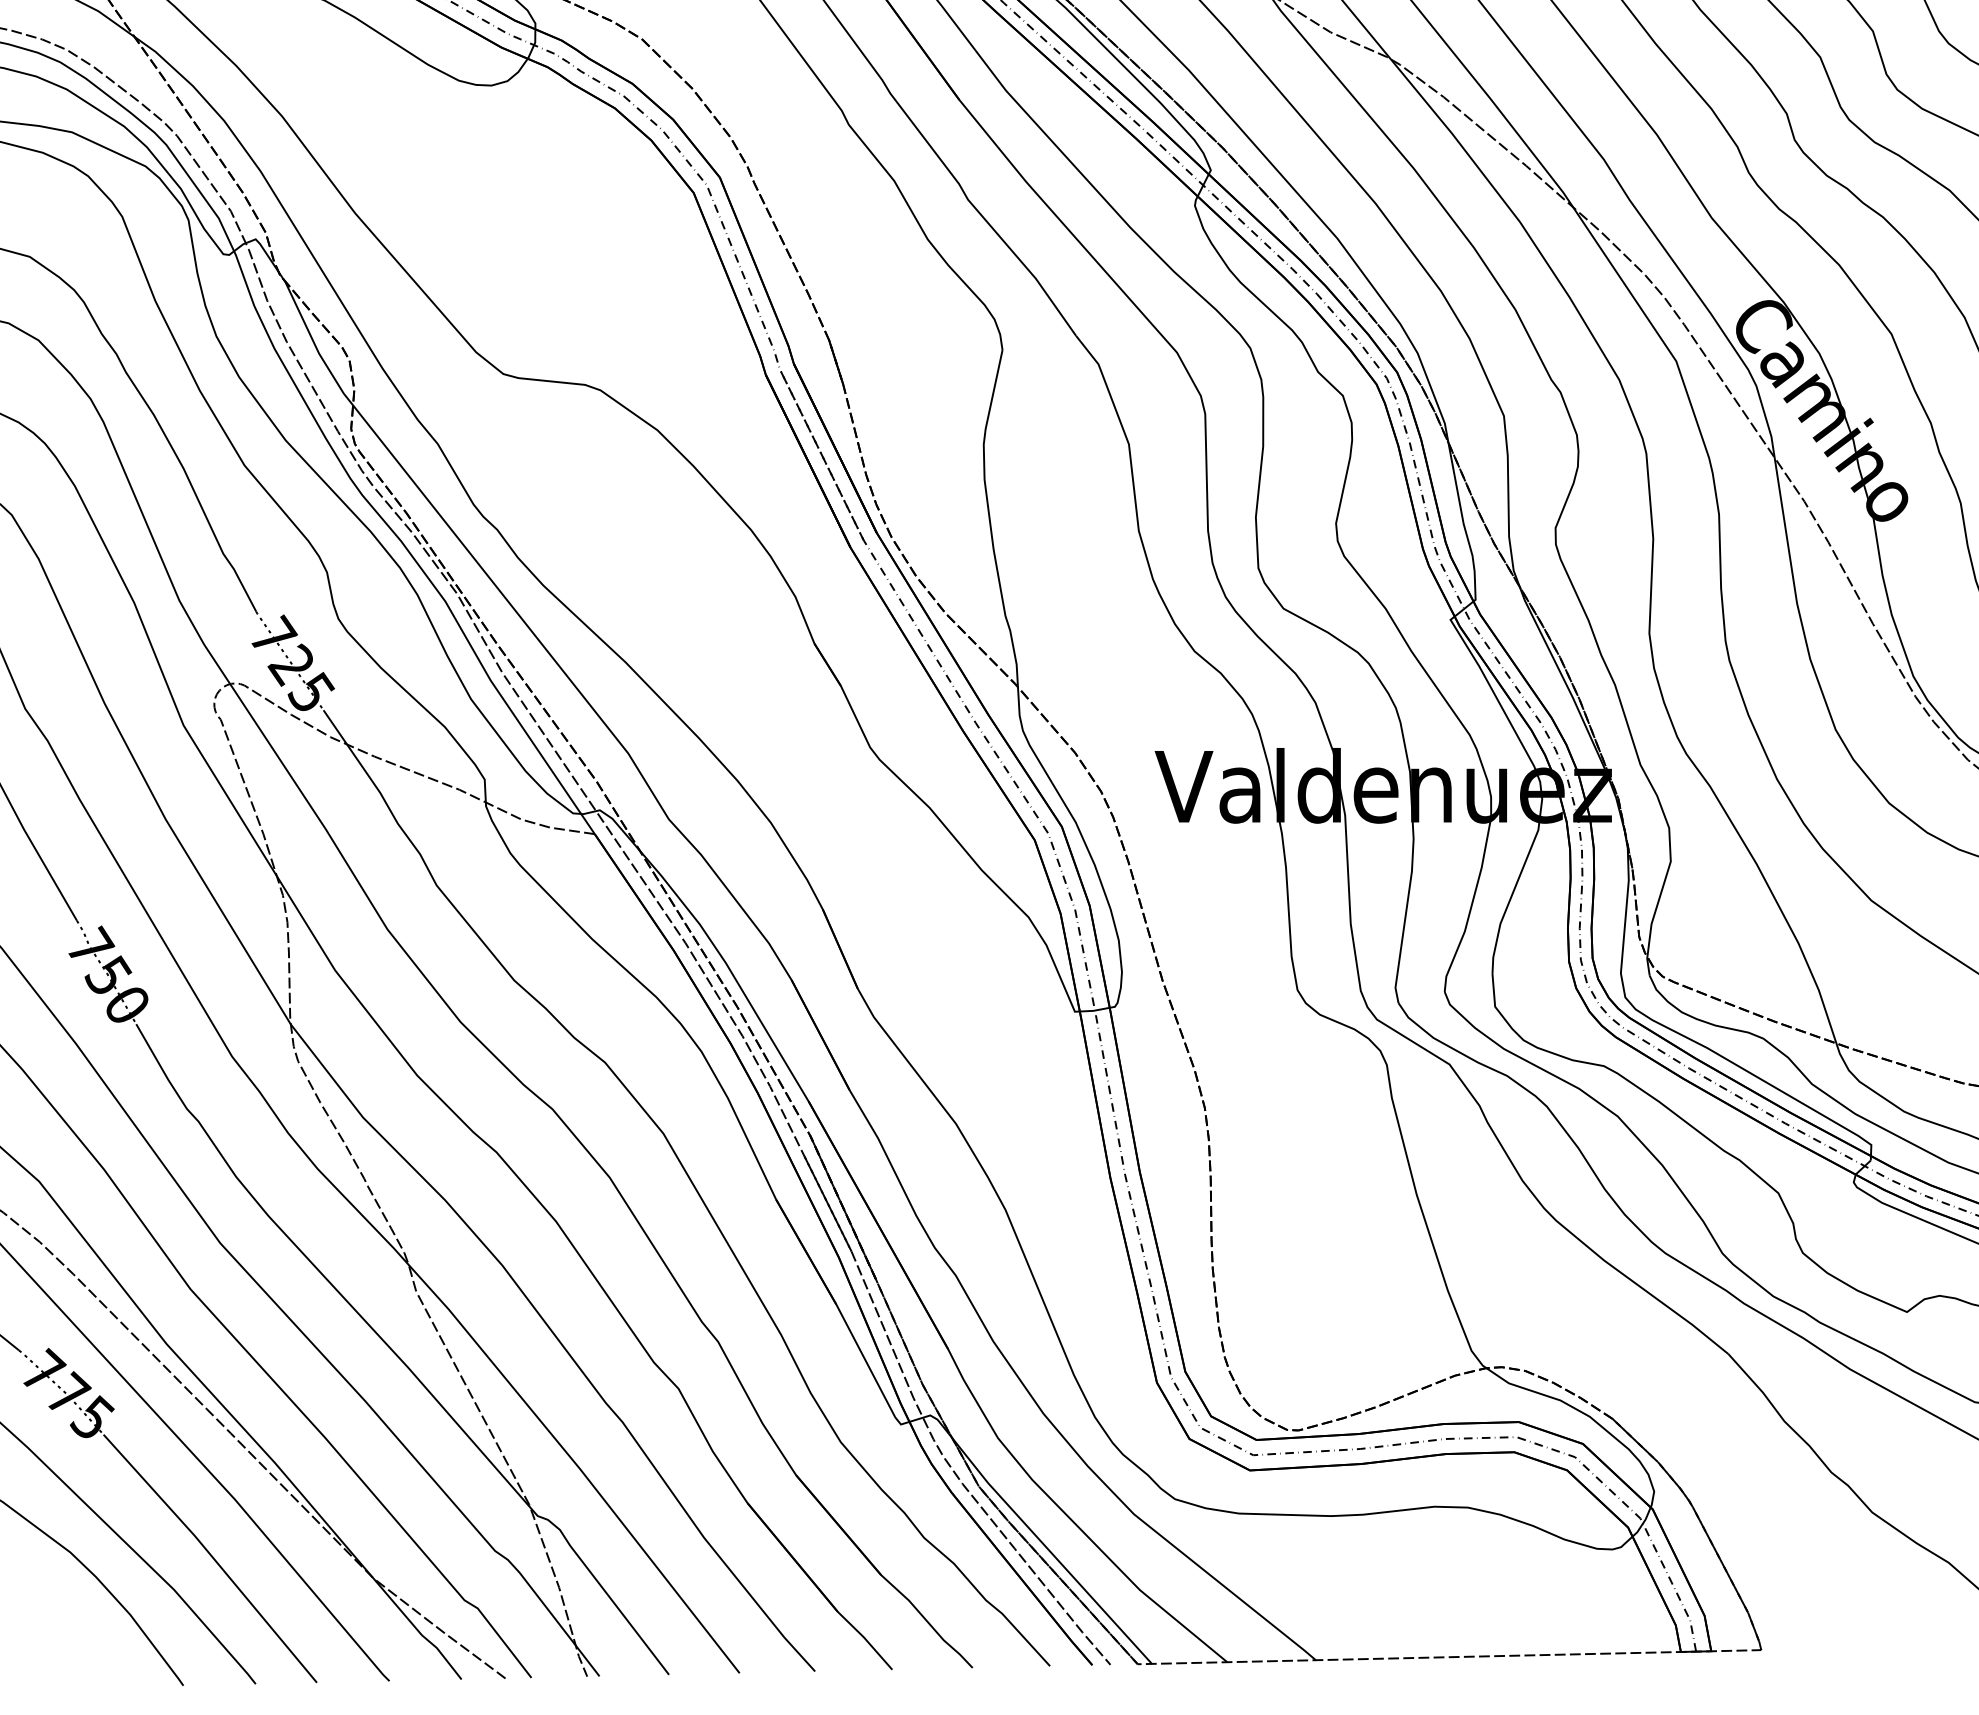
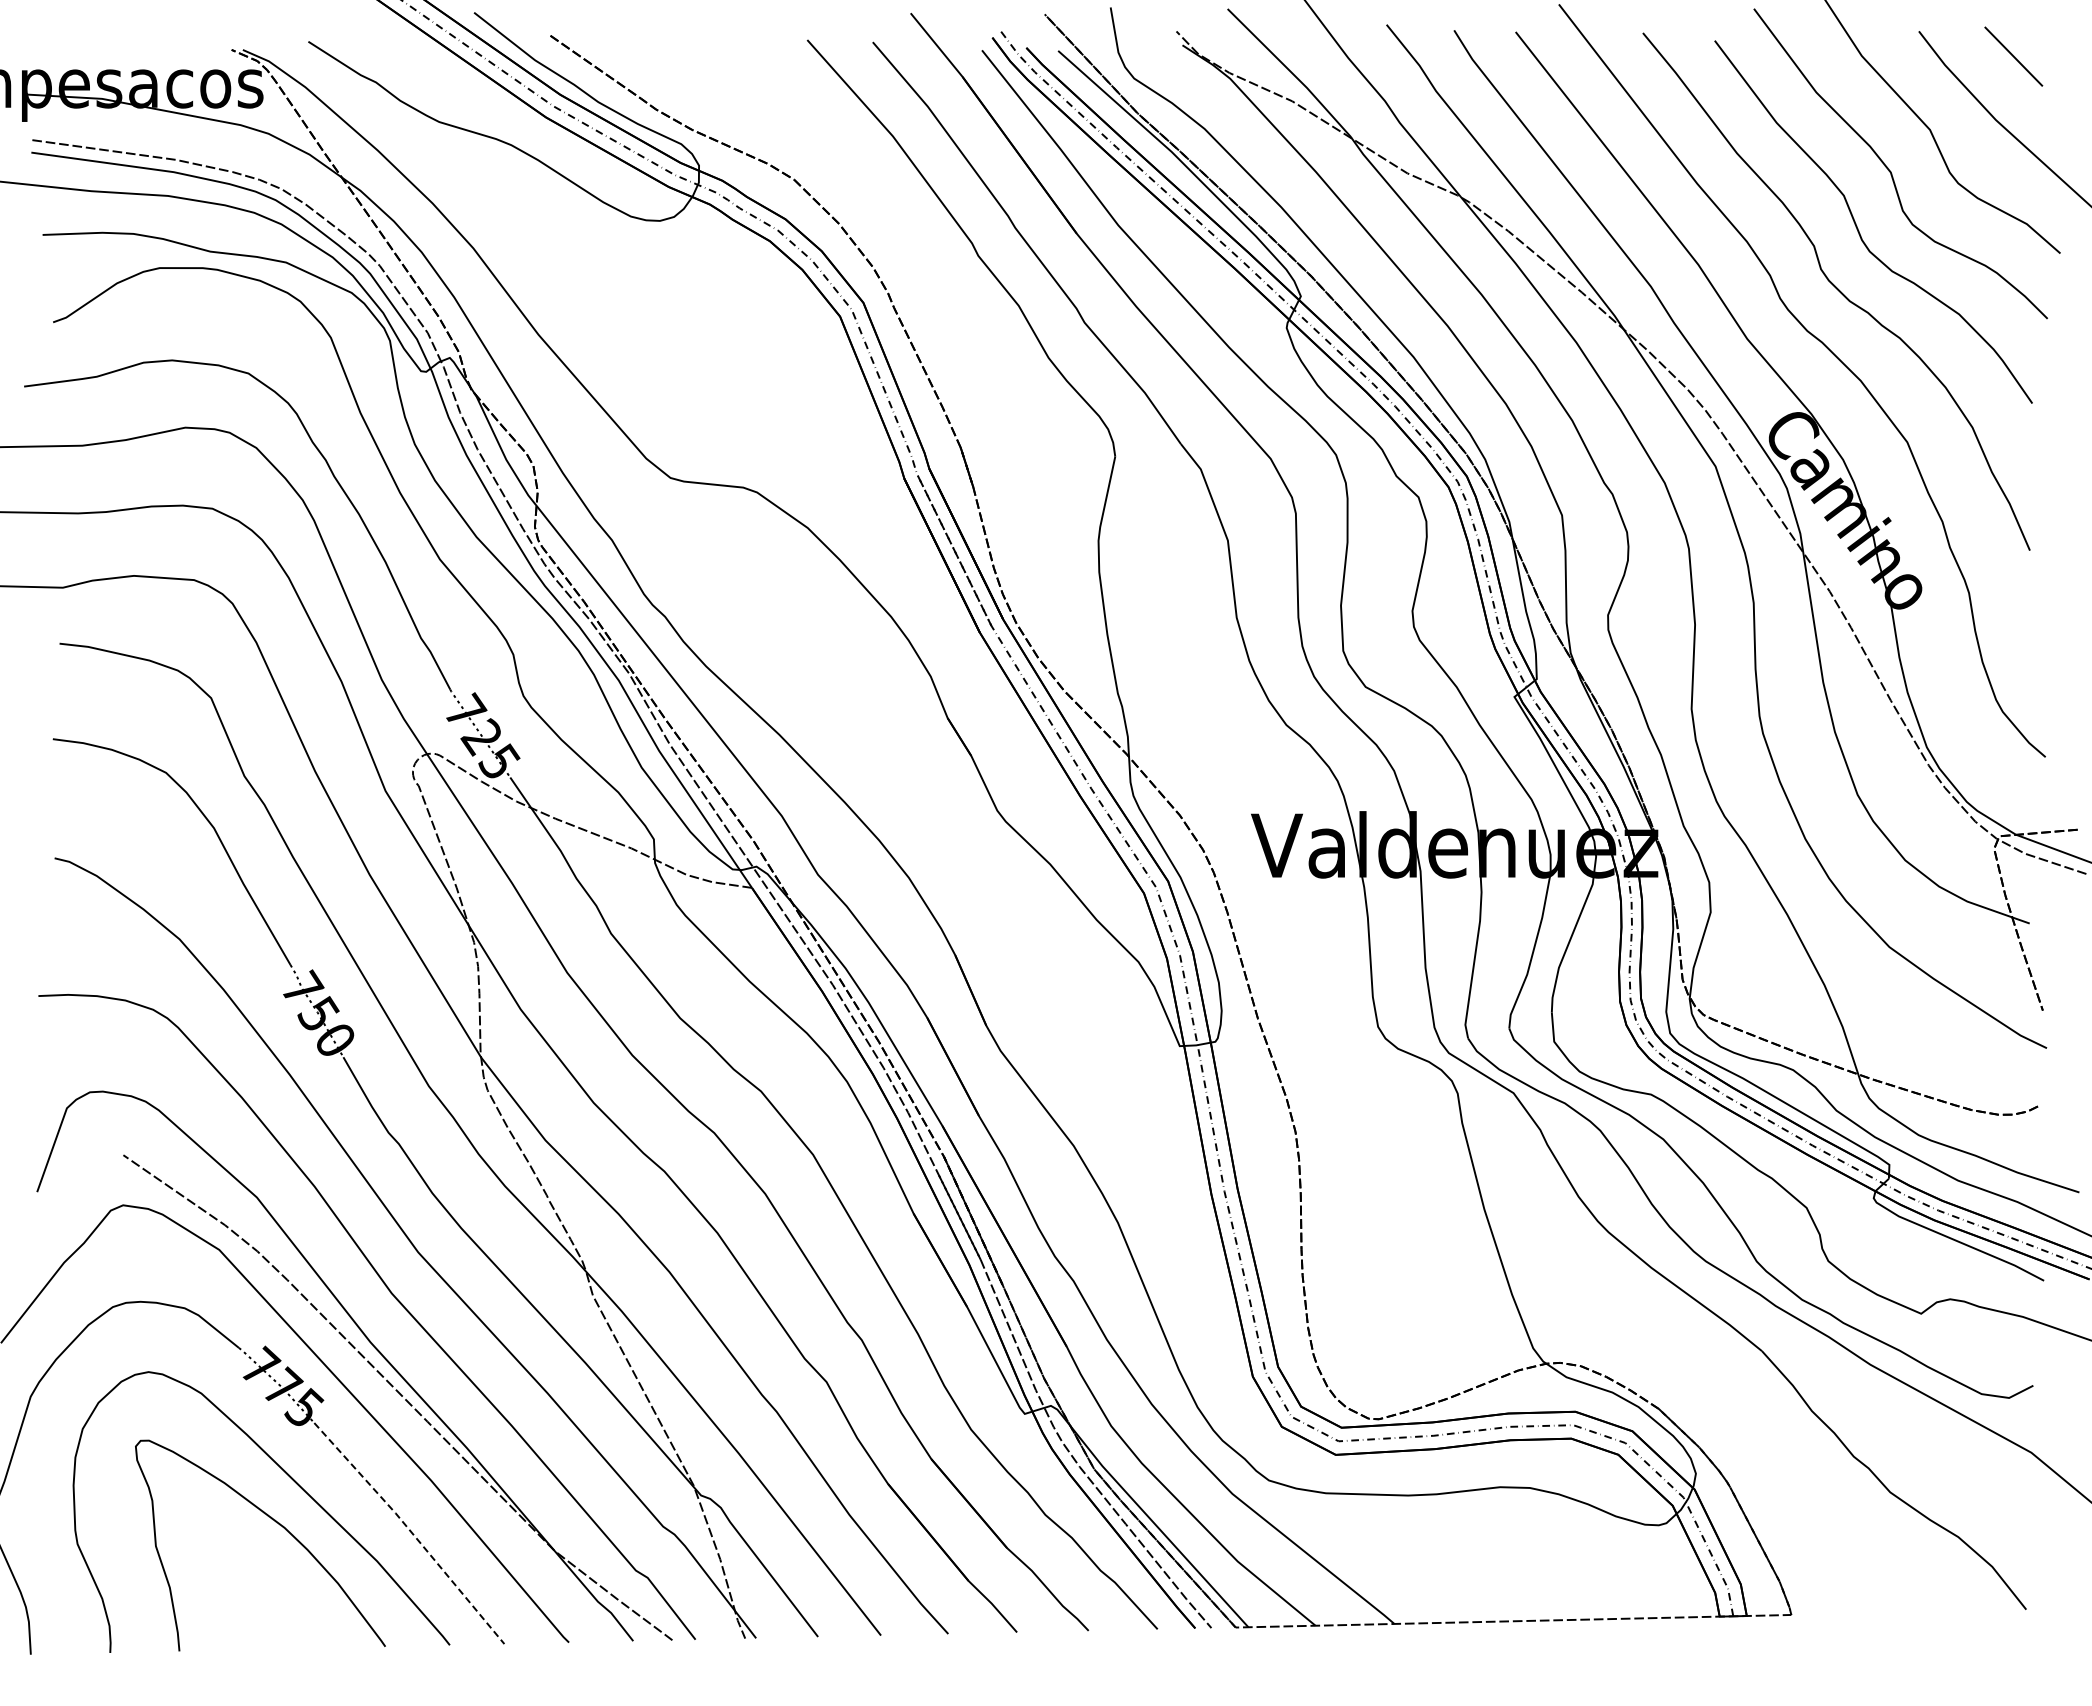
line: (211, 1556) -> (410, 1531), solid -> dashed

